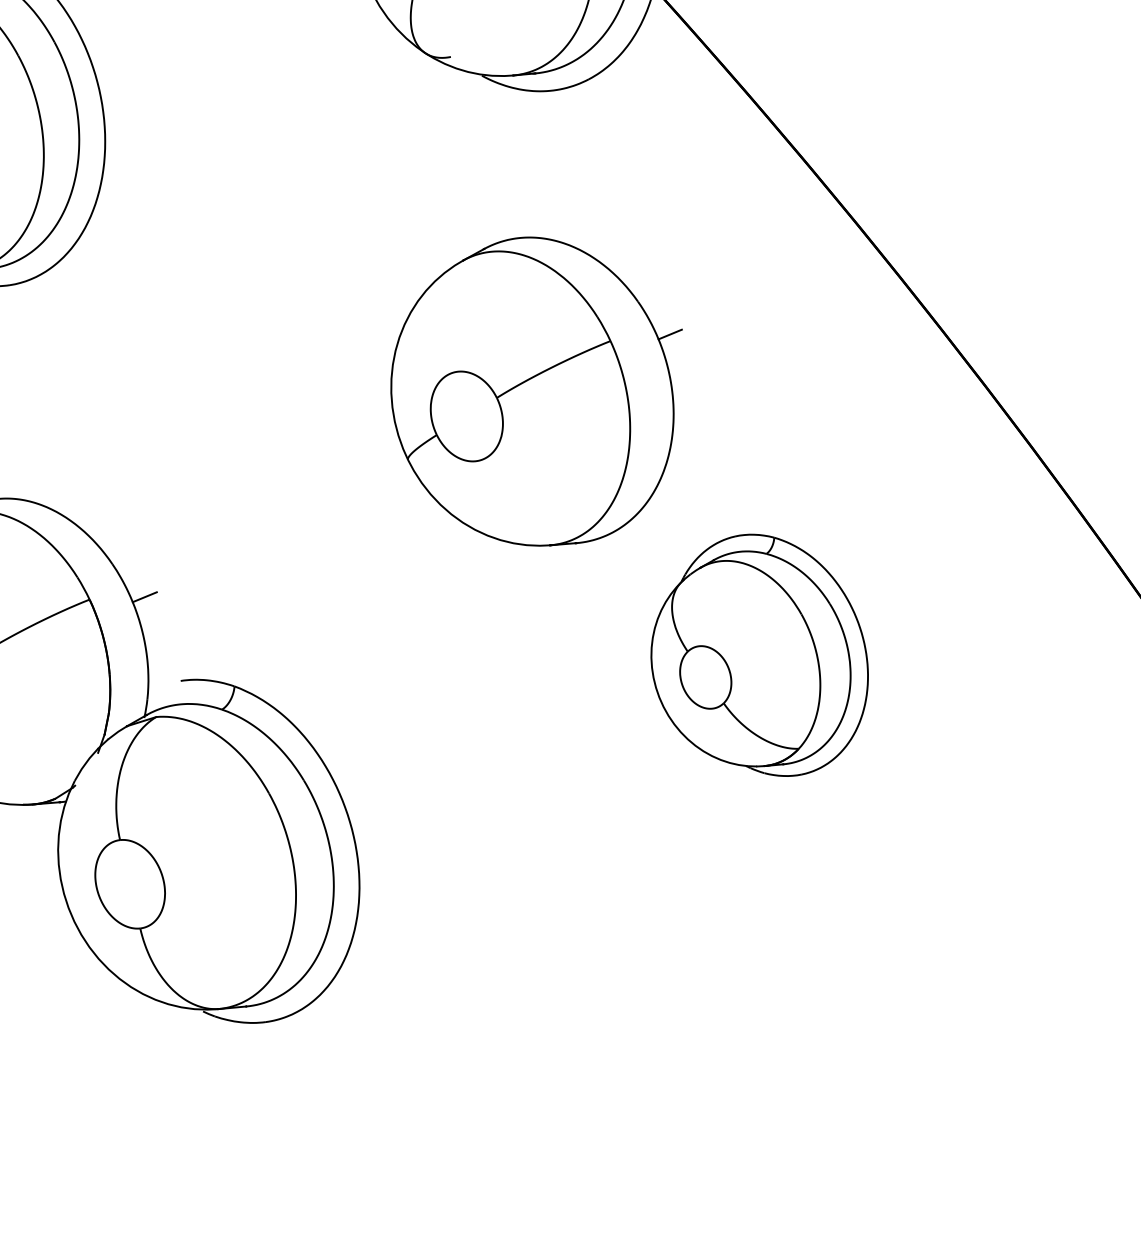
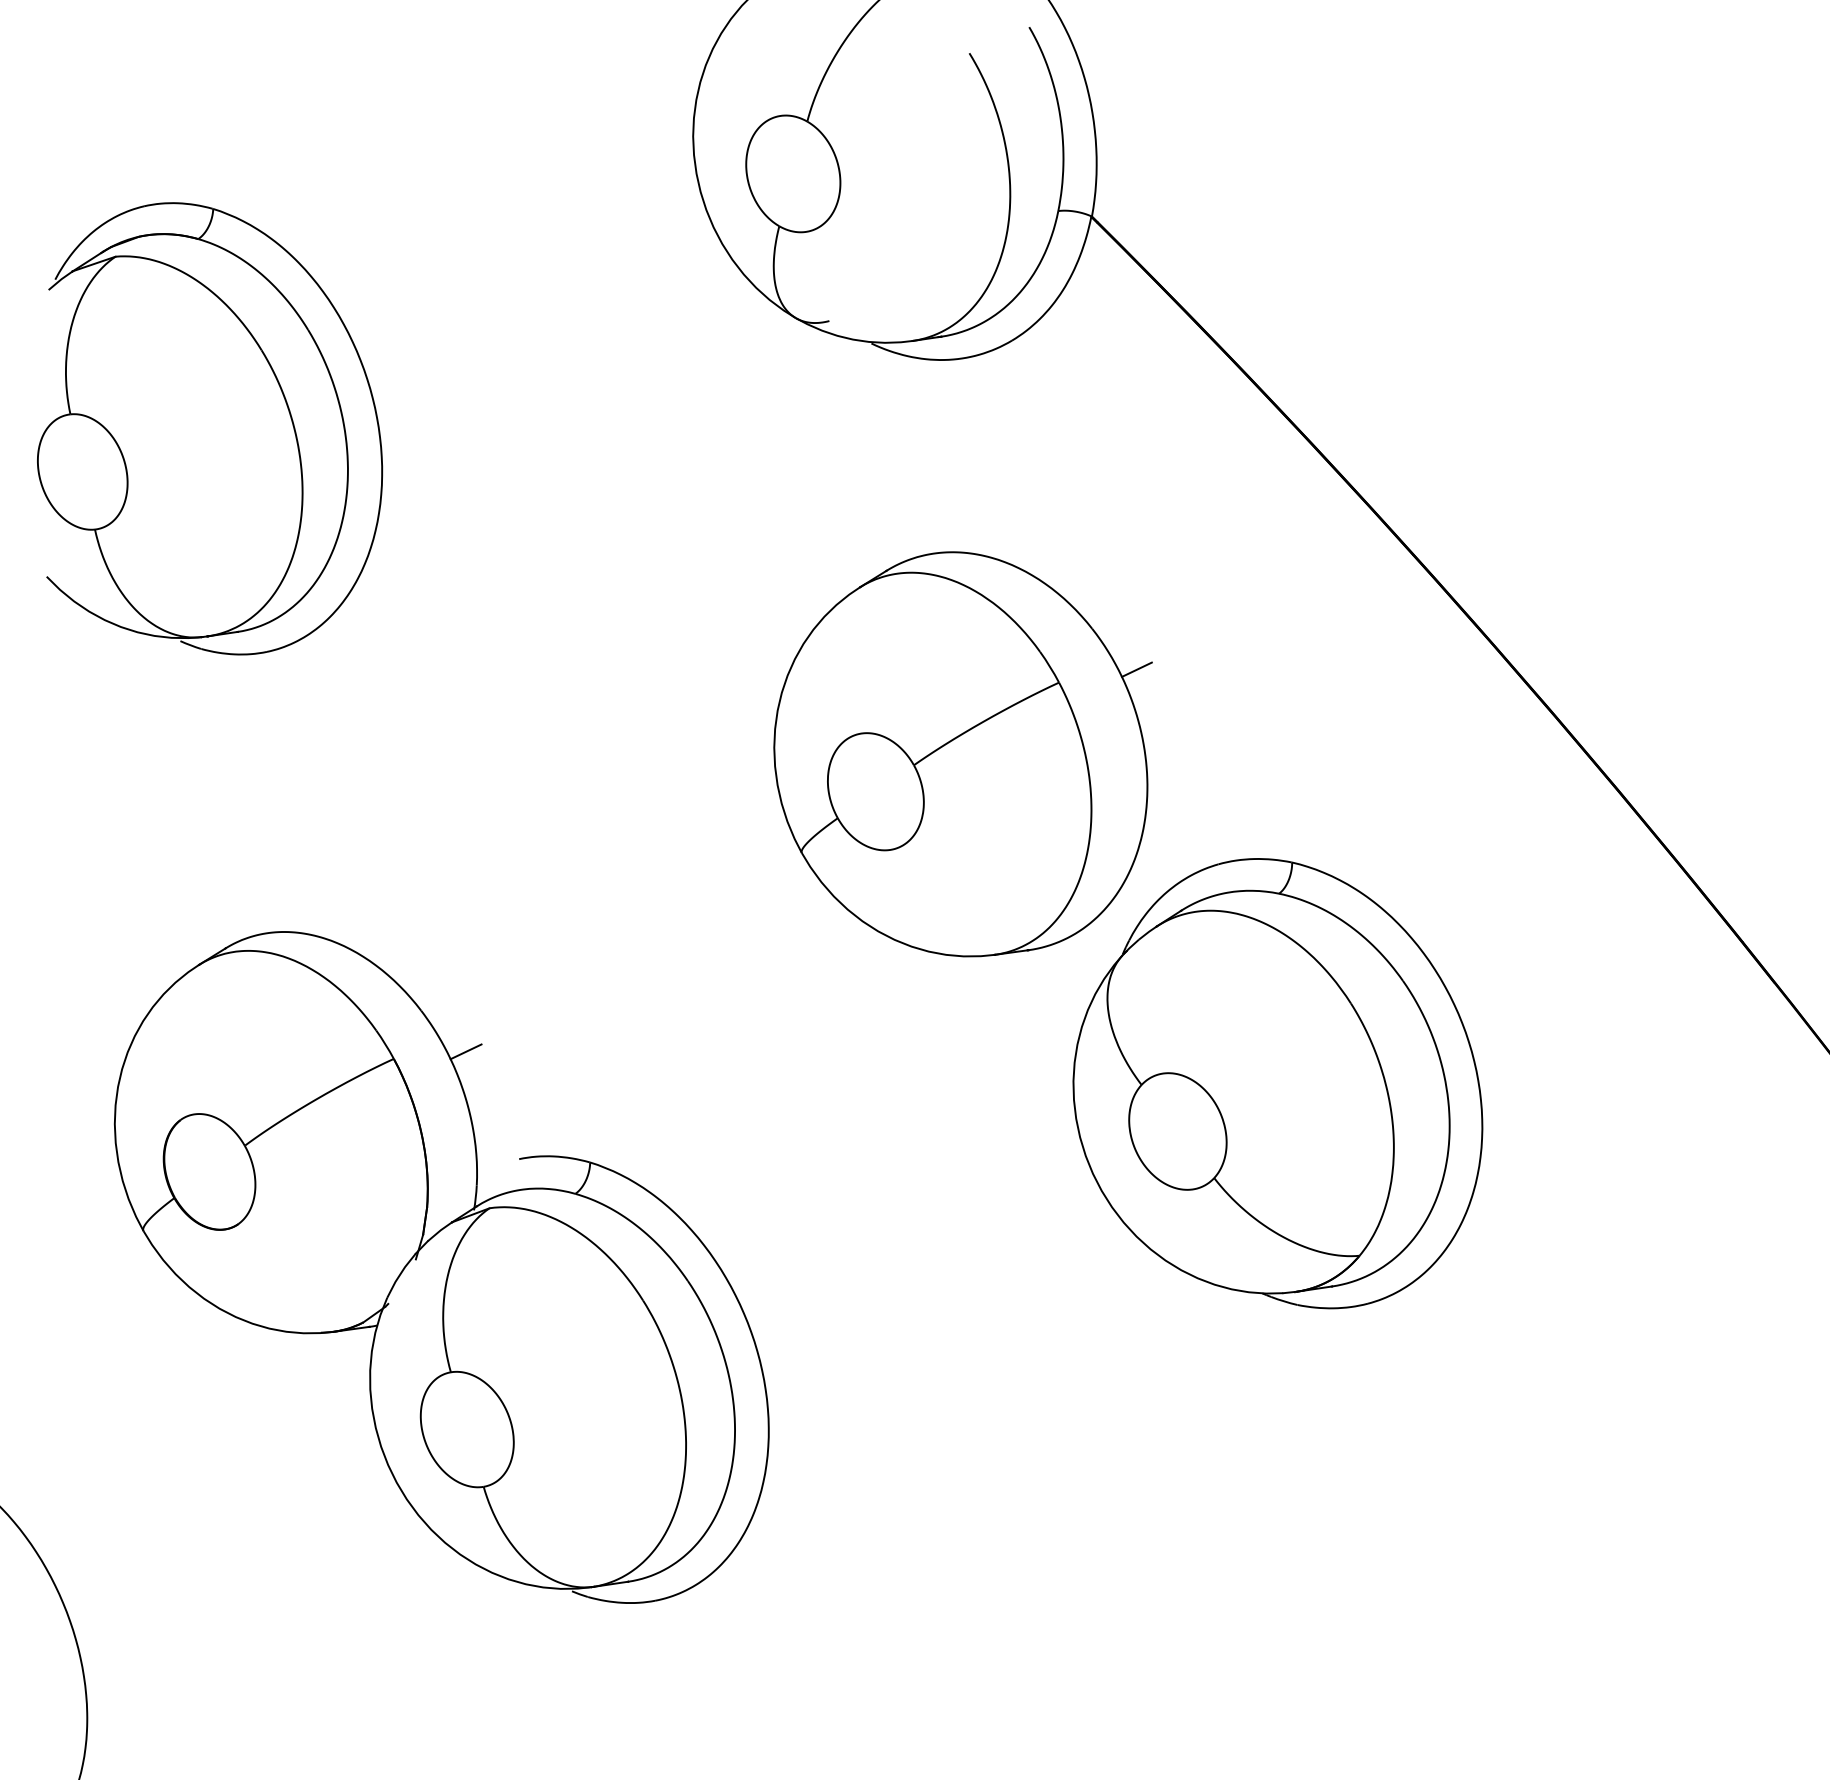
part: (760, 654) -> (1277, 1083), size x1.43

